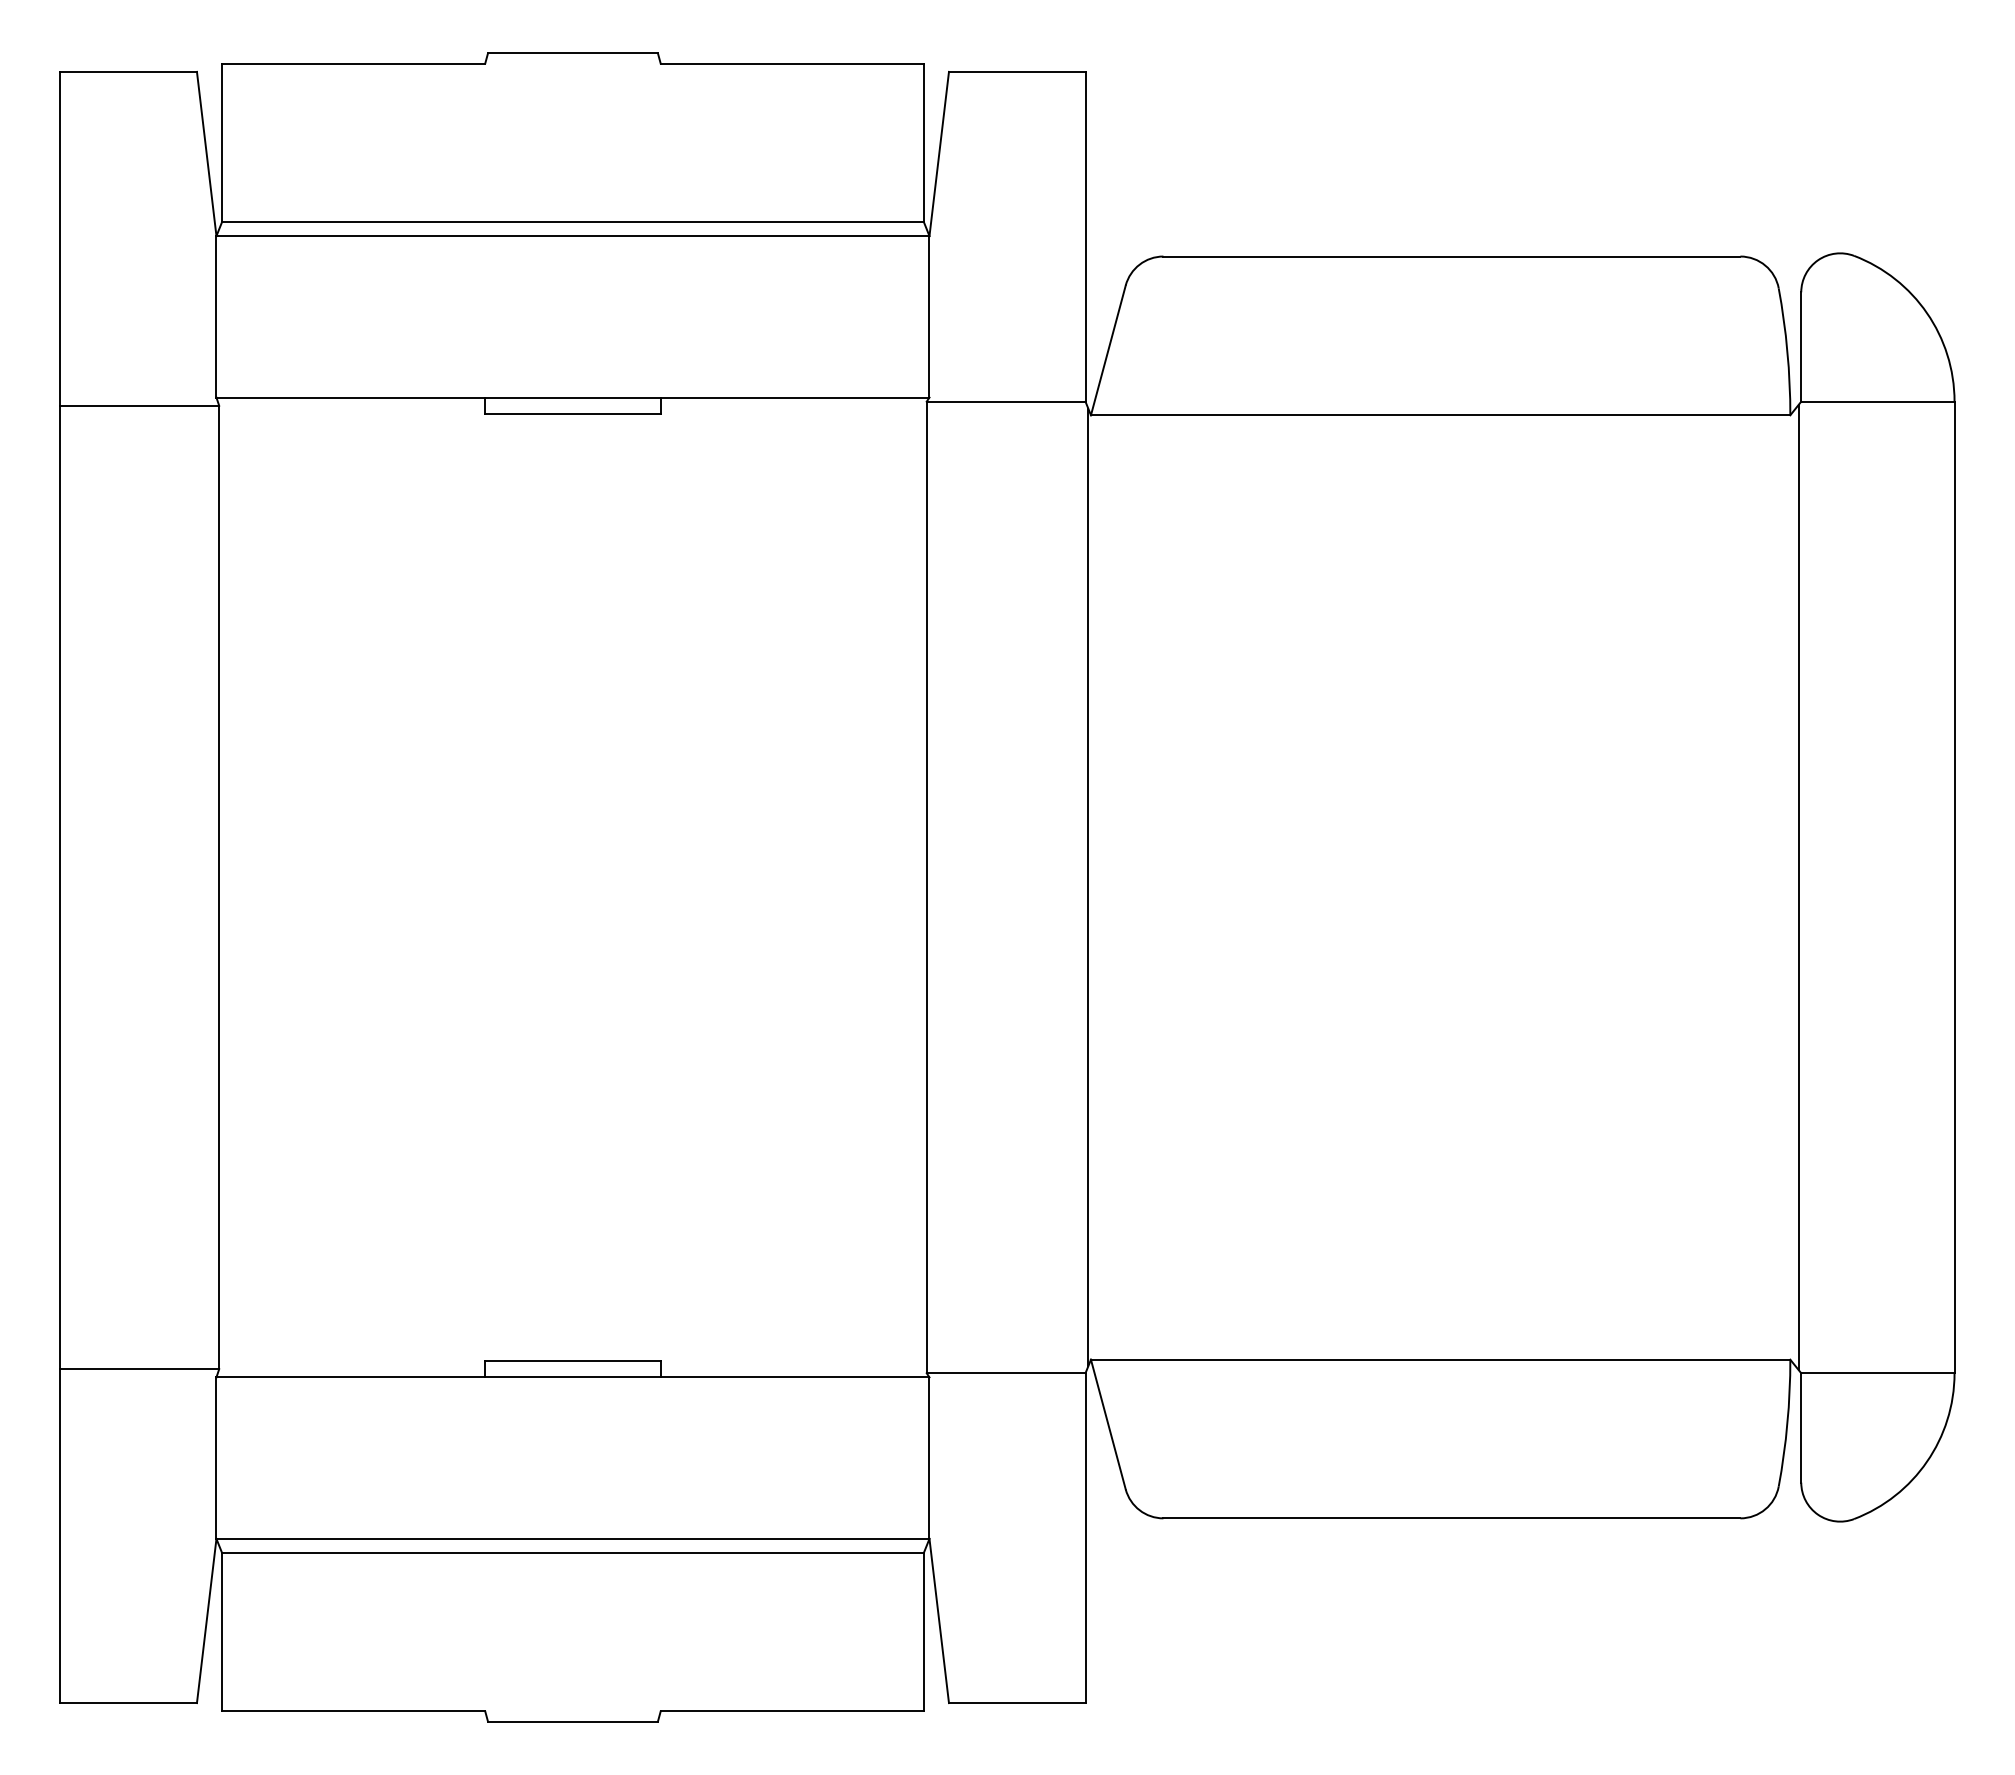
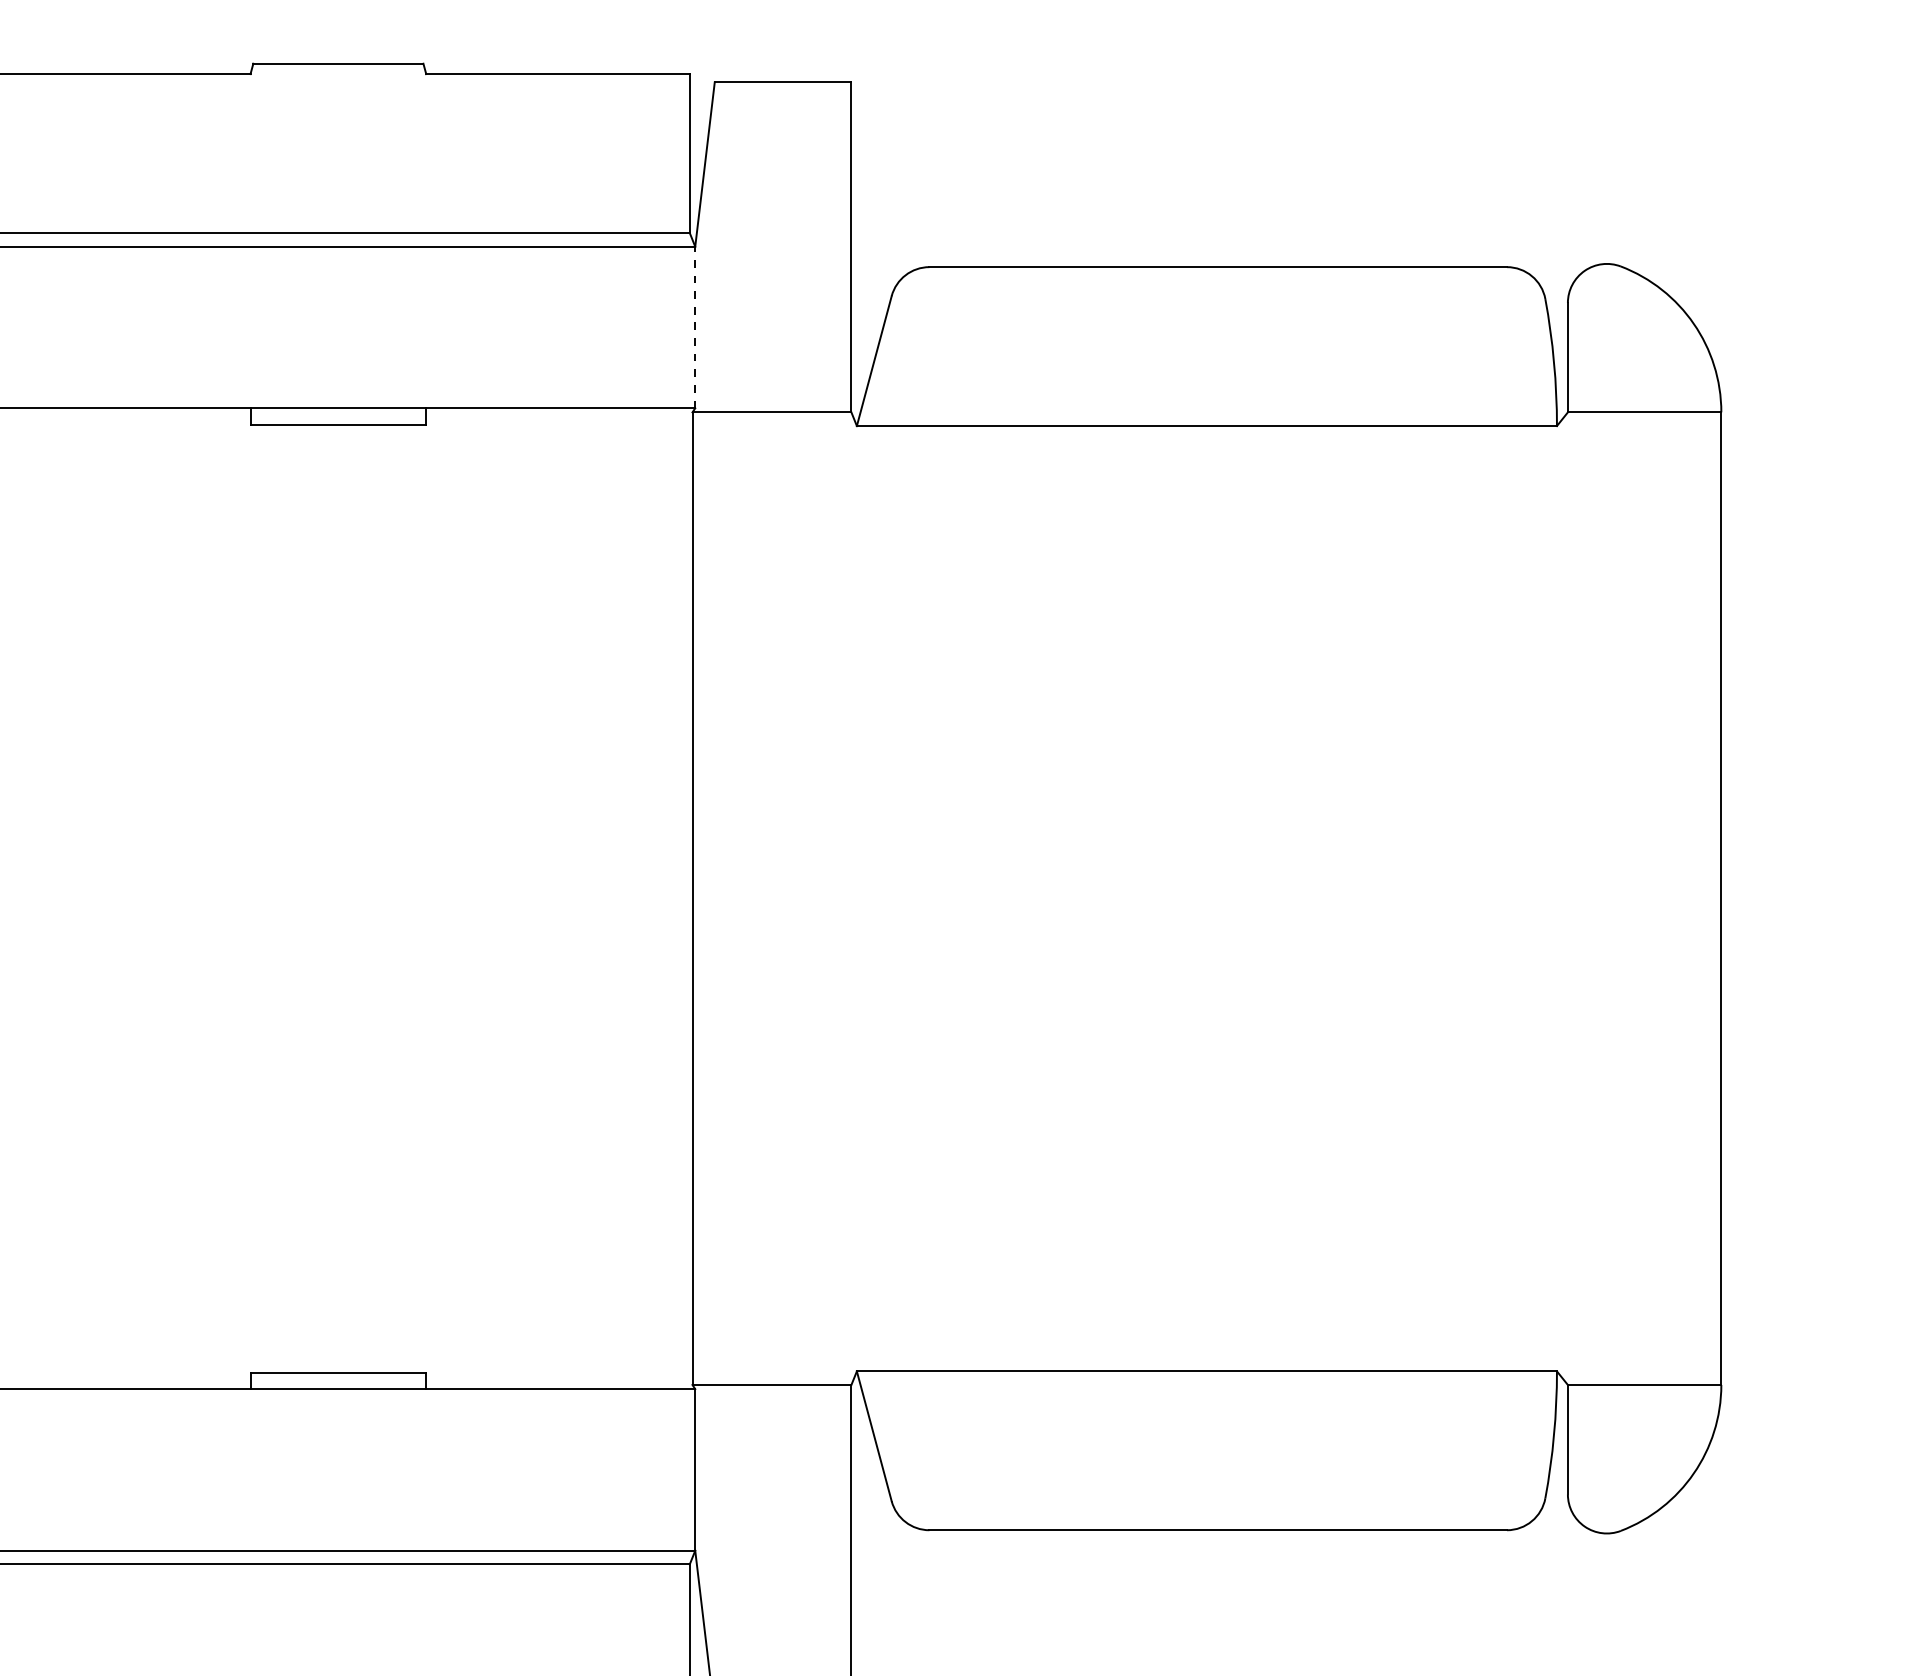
line: (929, 316) -> (695, 327), solid -> dashed
line: (1088, 887) -> (854, 898), removed
line: (1798, 887) -> (1565, 898), removed

